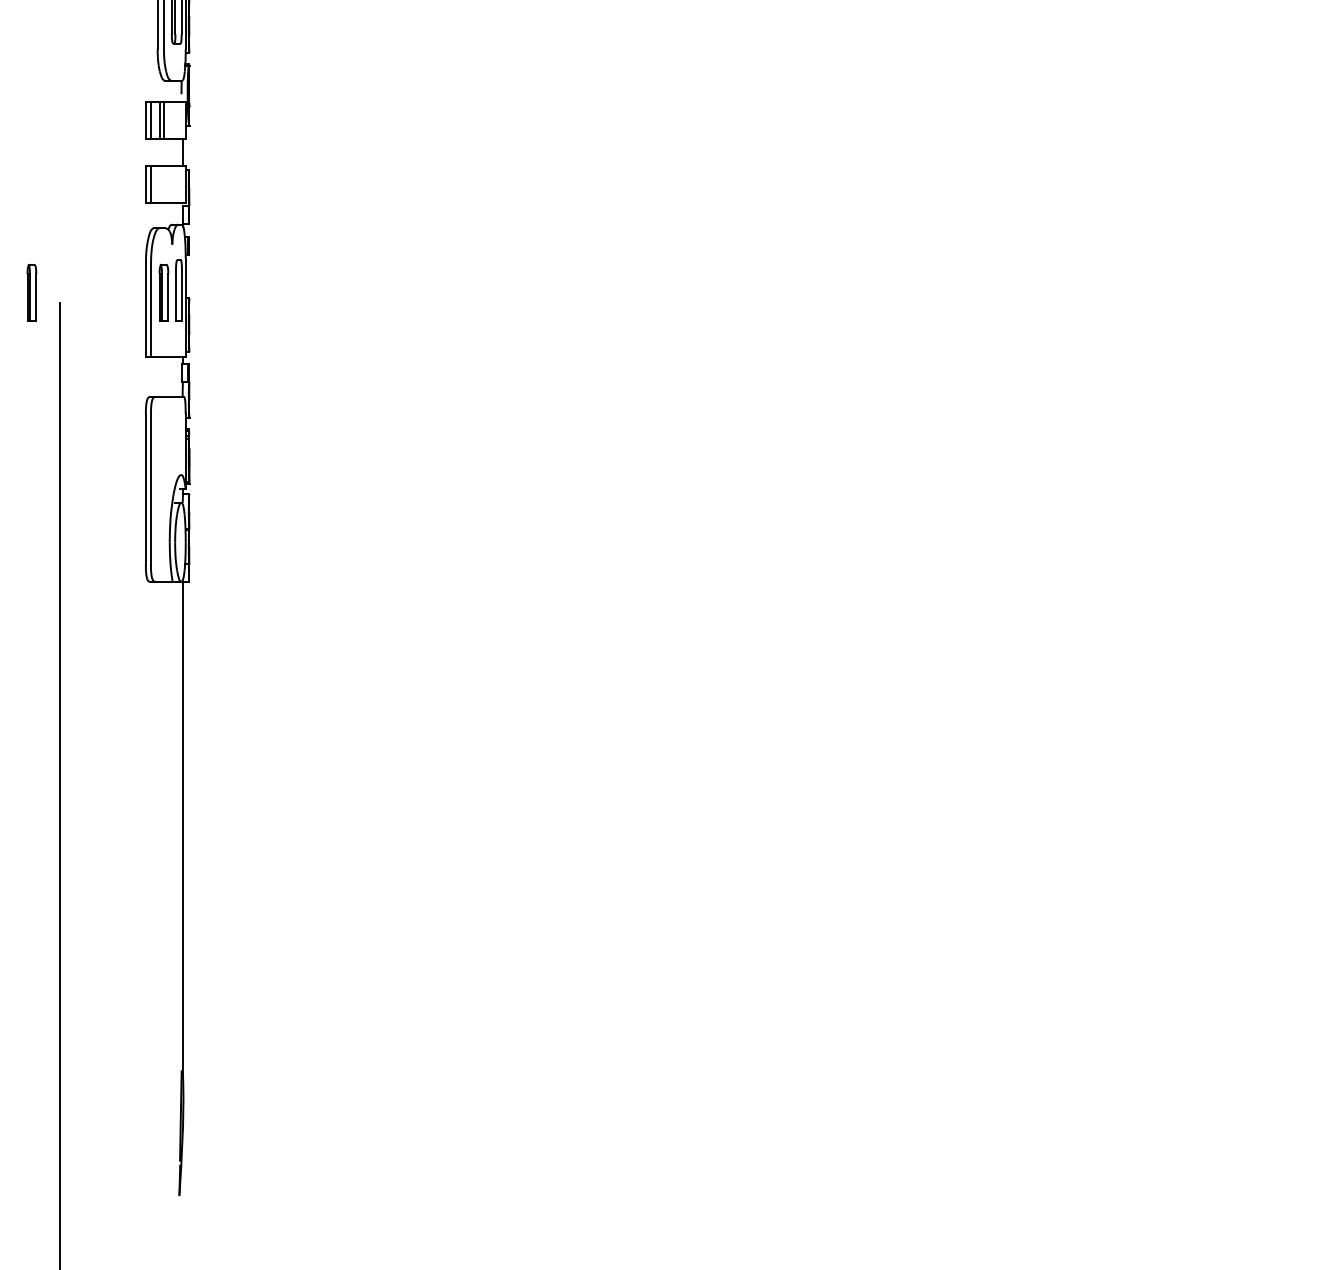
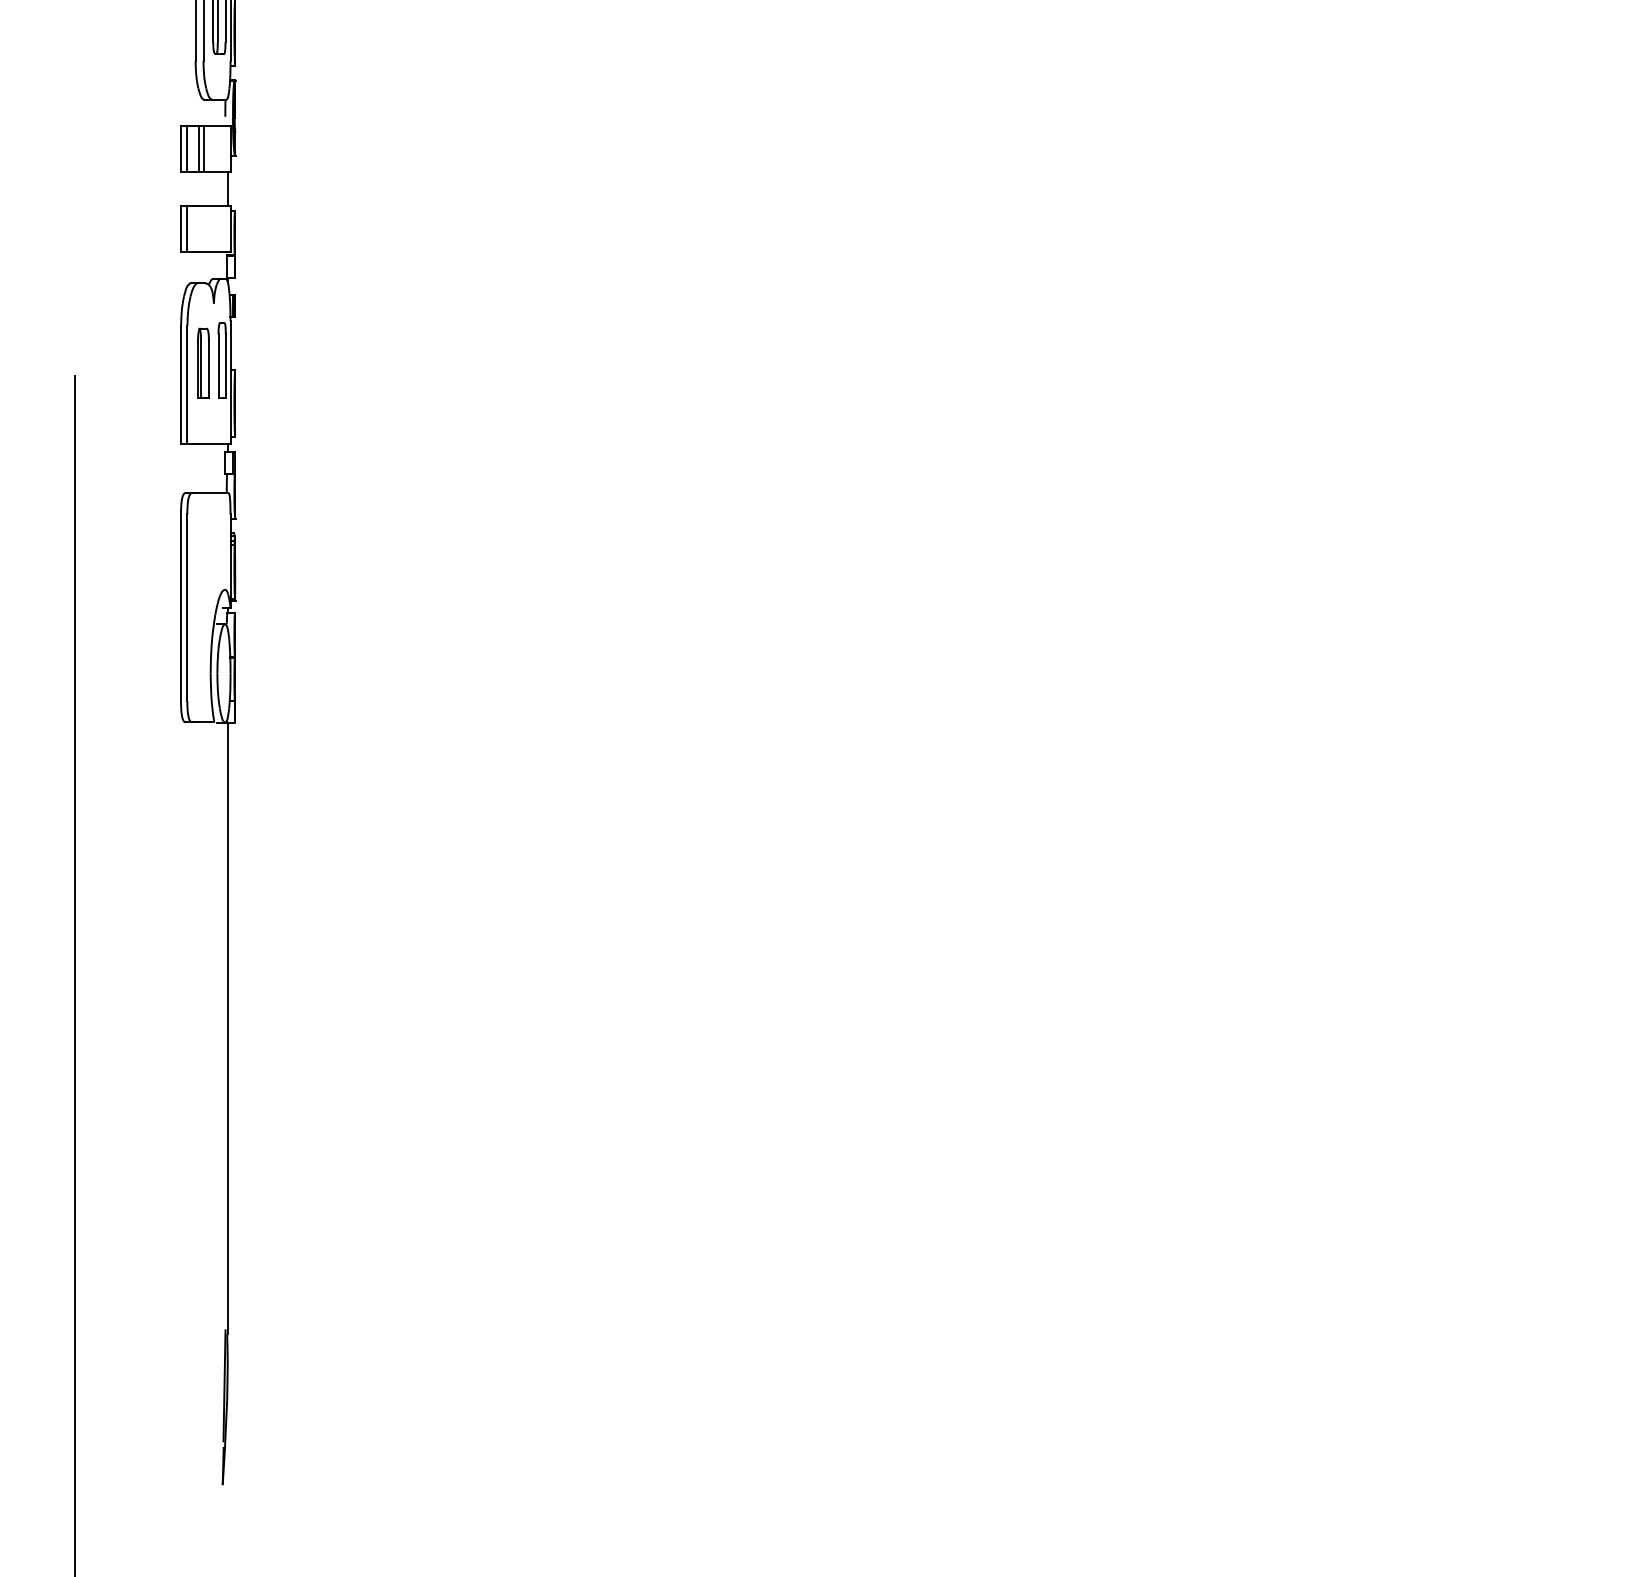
part: (31, 292) -> (39, 362), removed

